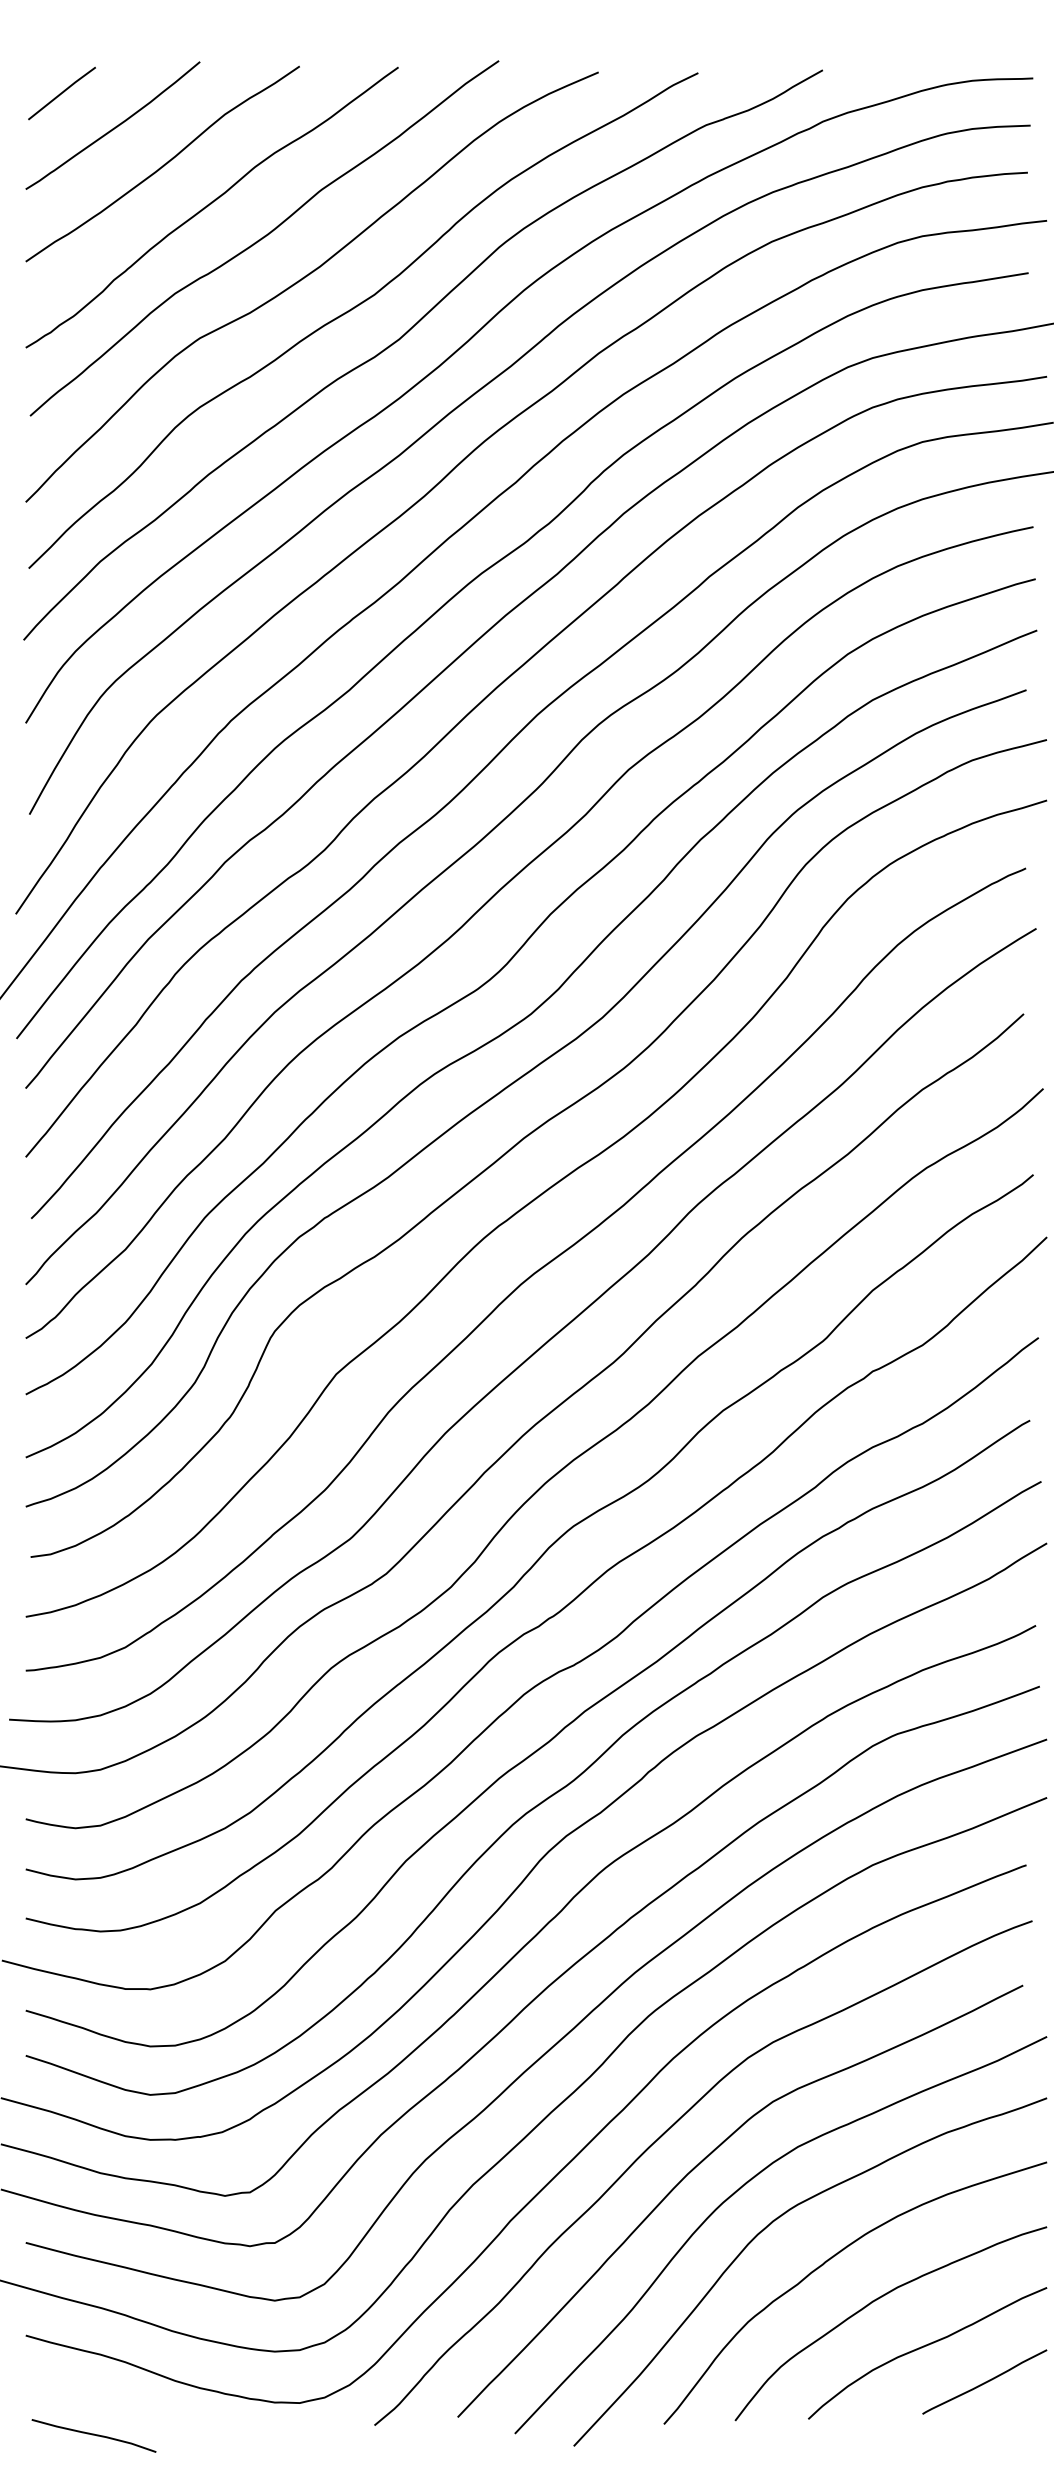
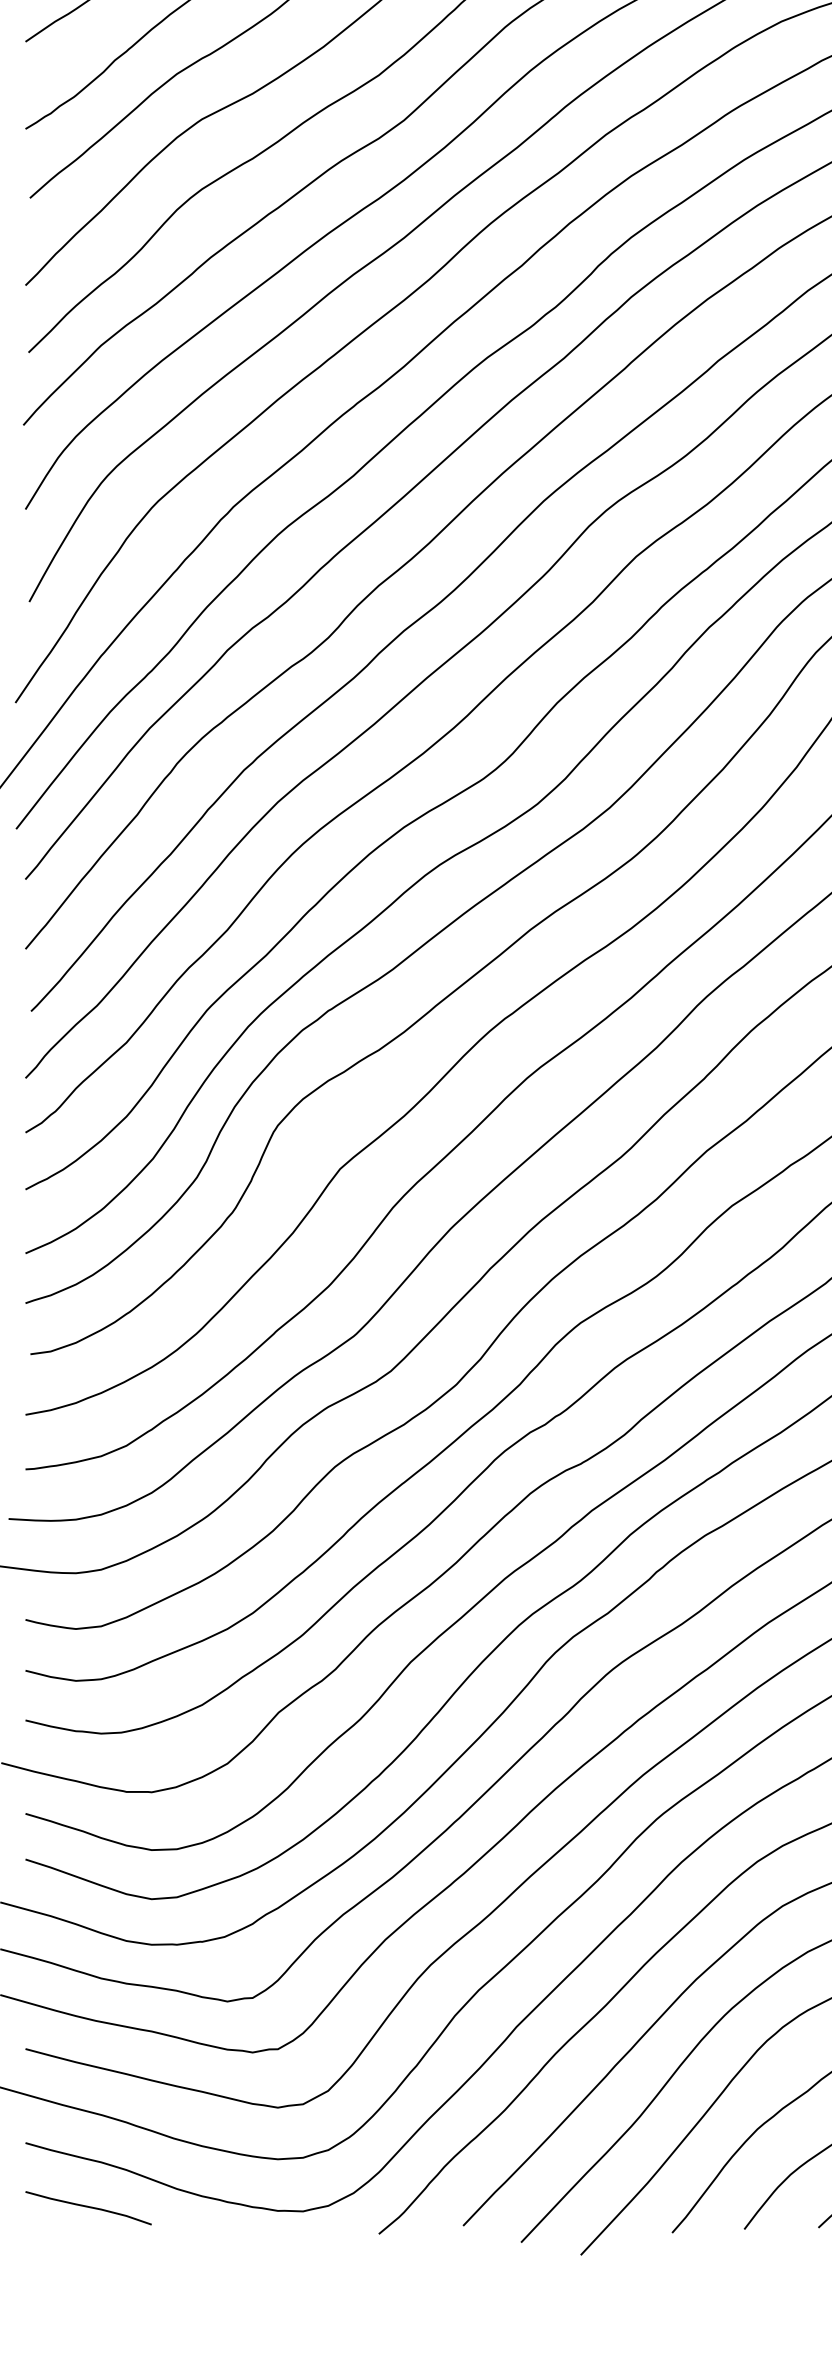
curve: (93, 2435) -> (88, 2207), moved

